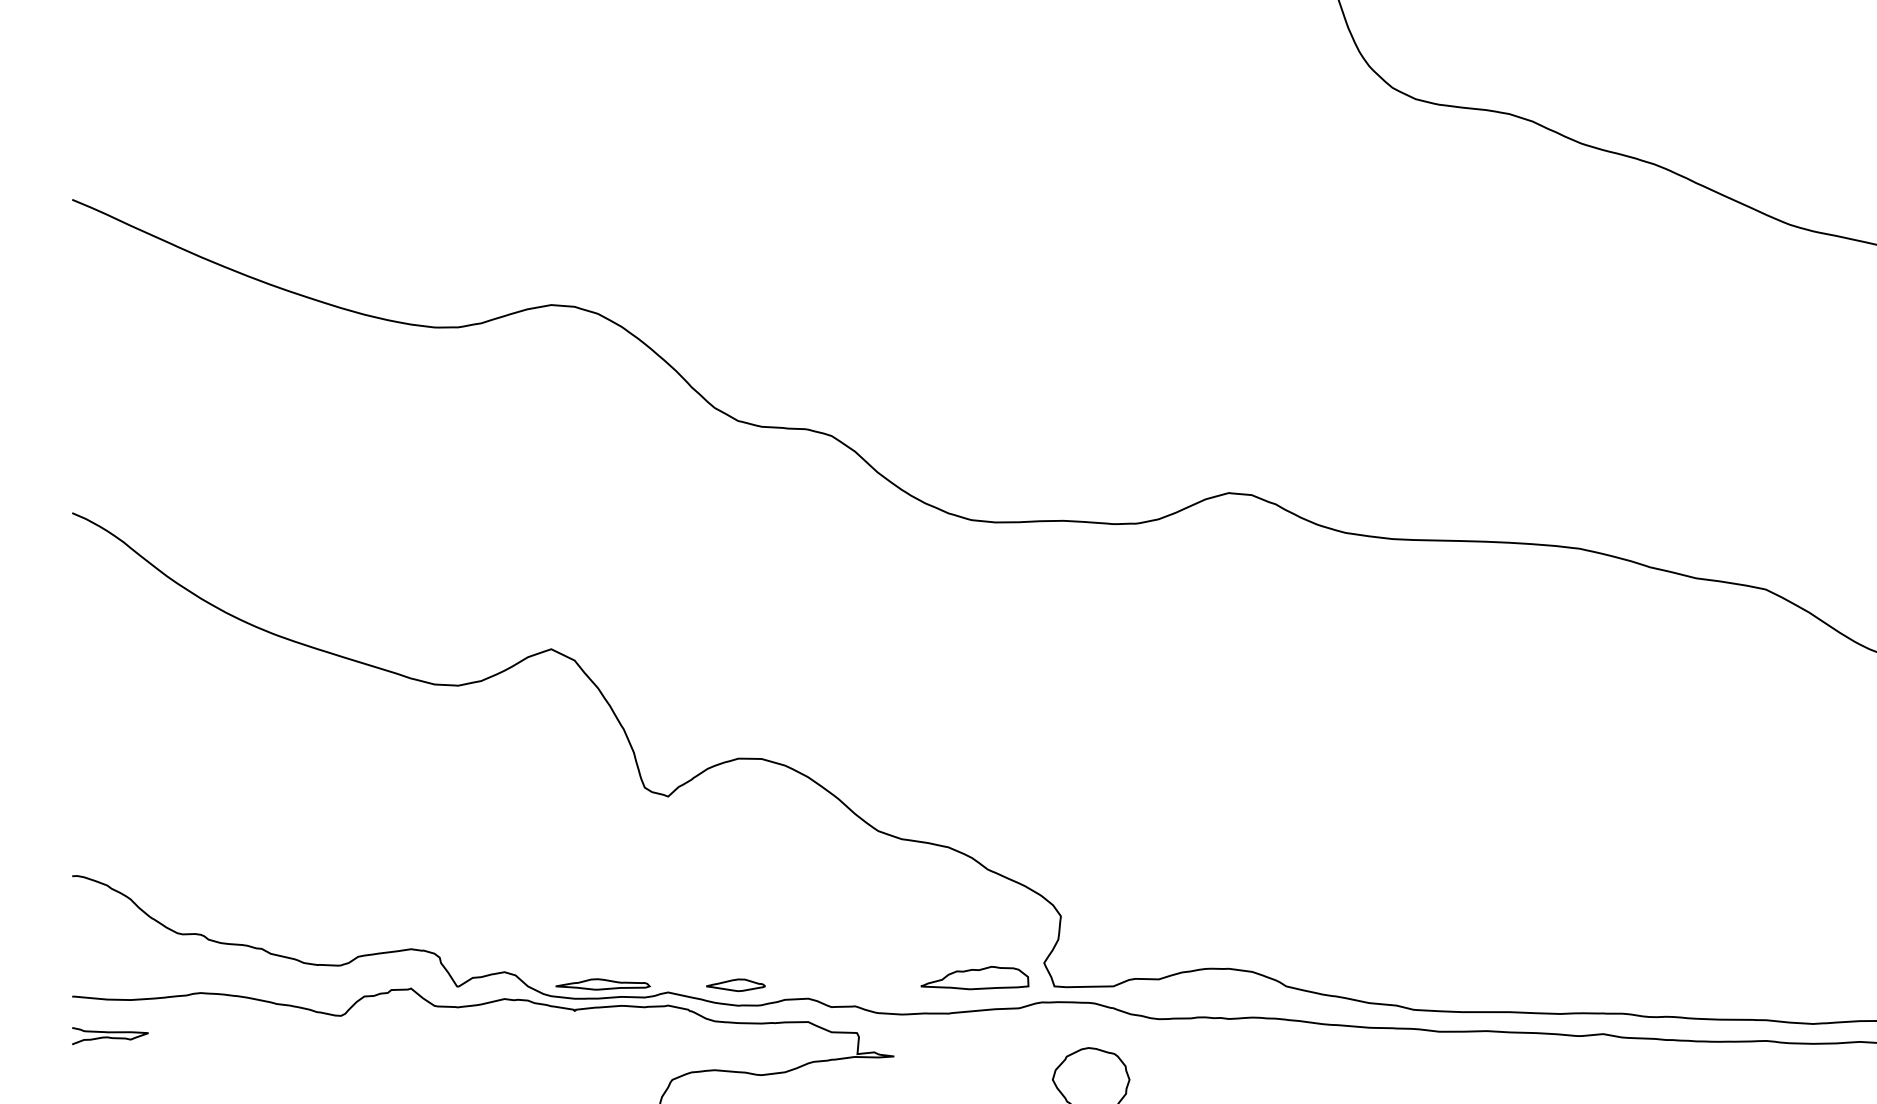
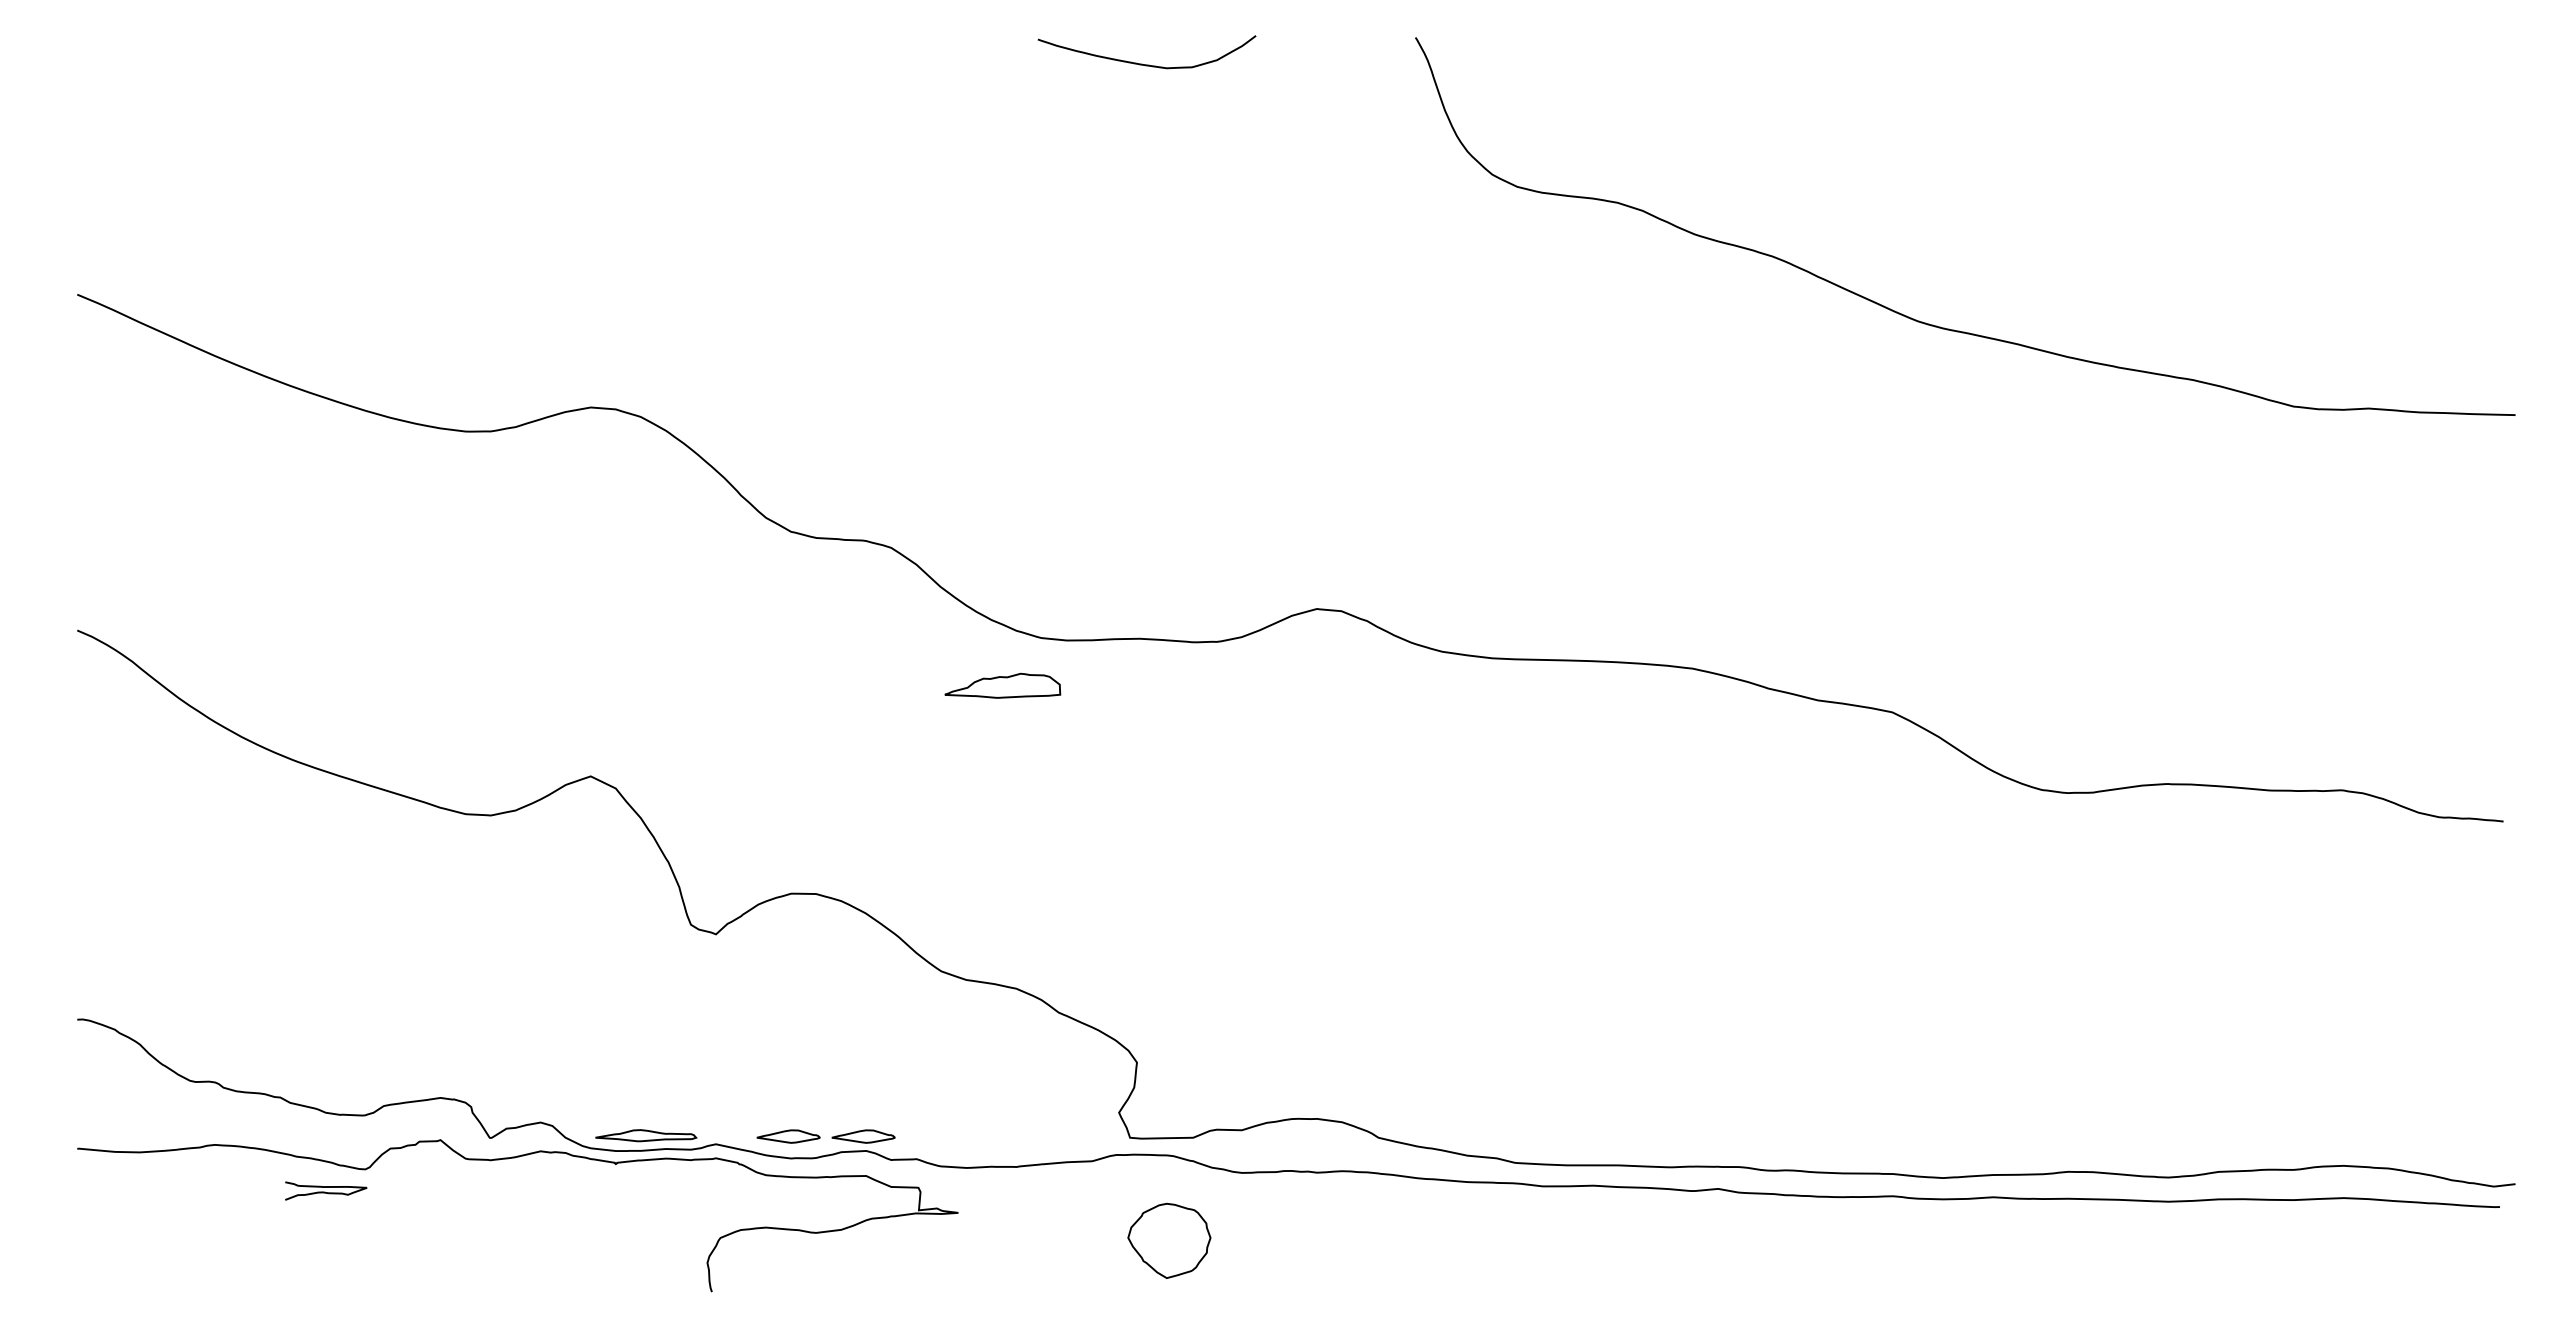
part: (974, 977) -> (1002, 685), moved
part: (805, 985) -> (863, 1136), added
curve: (109, 1036) -> (325, 1191), moved

